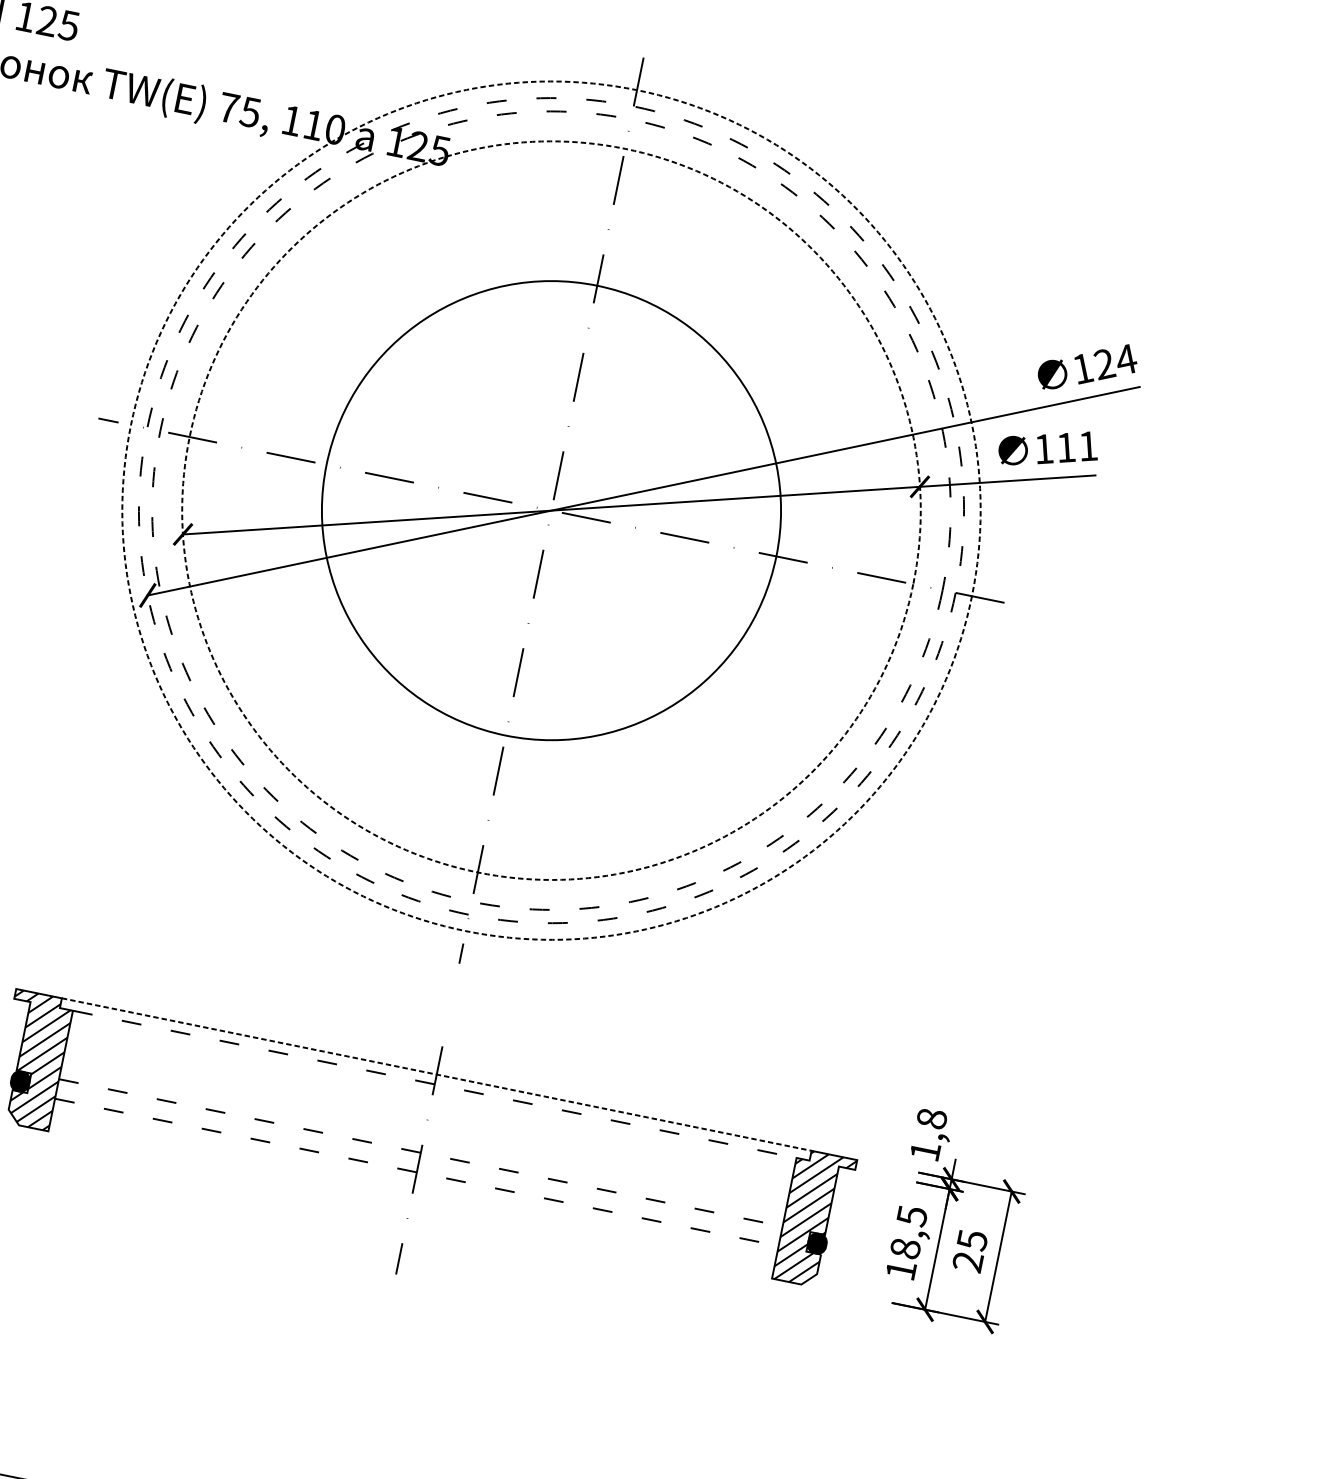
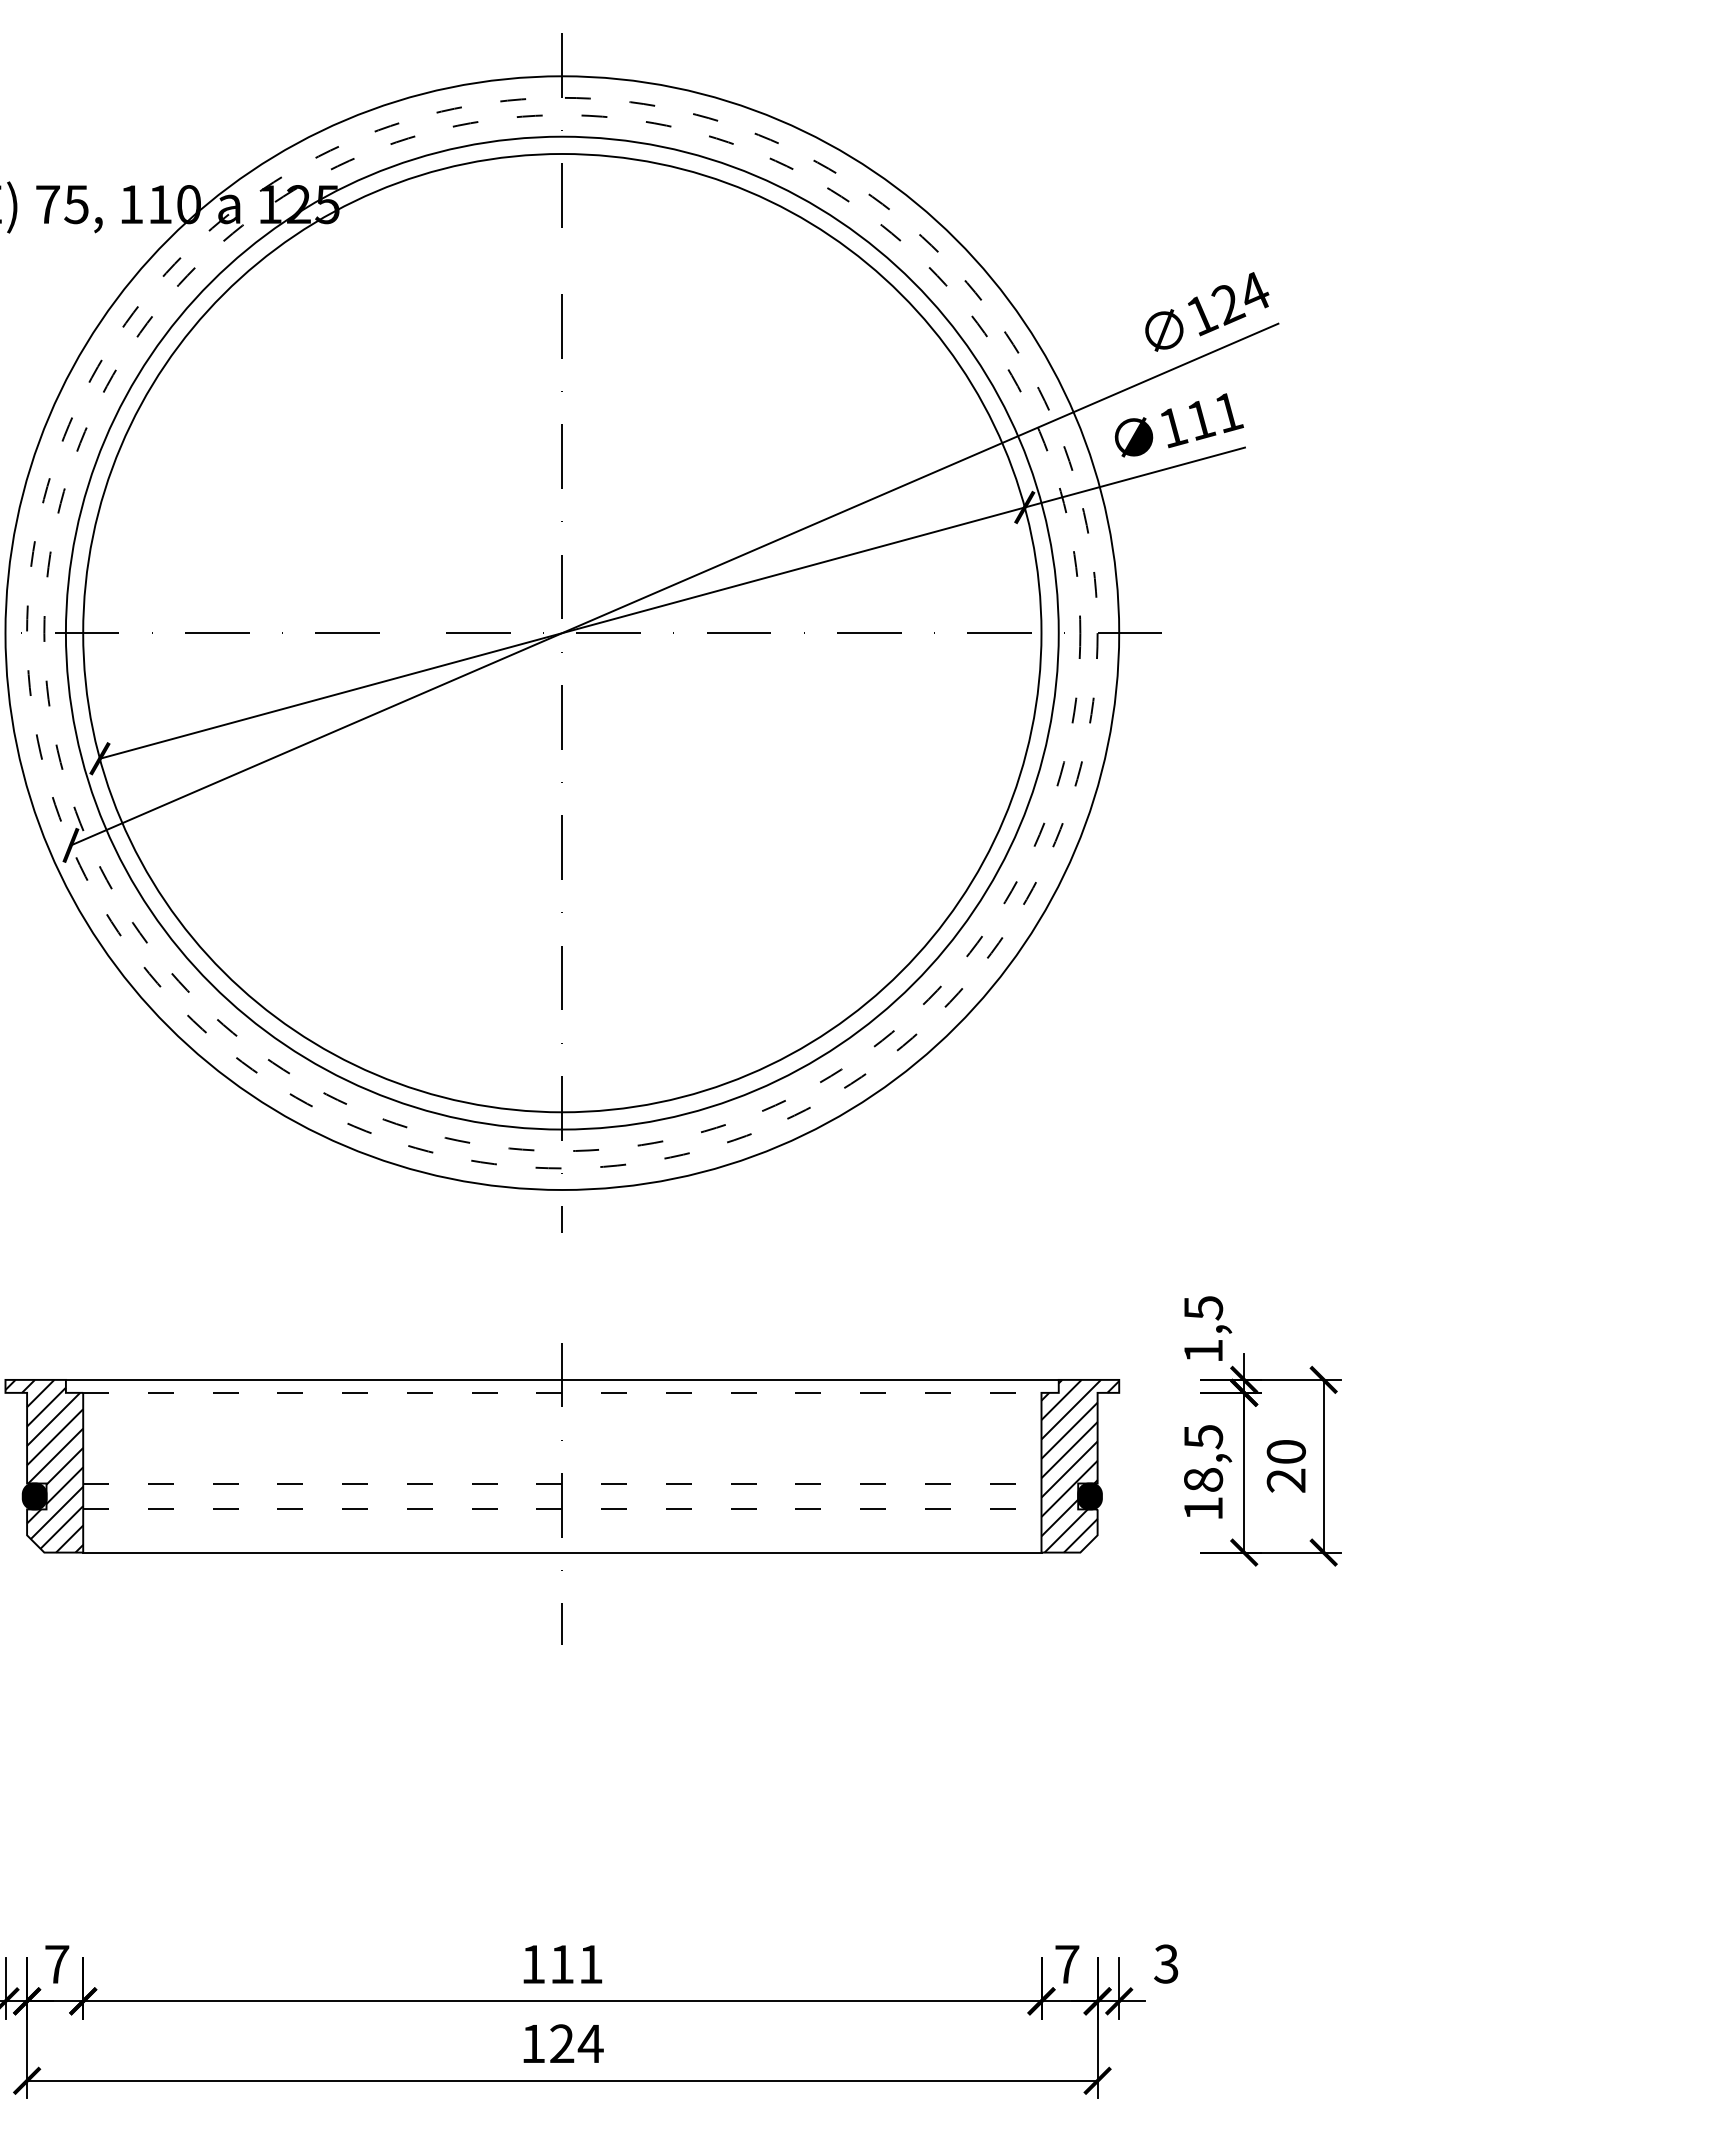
circle: (550, 510) -> (561, 632), size x1.67
circle: (551, 510) -> (562, 632), dashed -> solid
circle: (551, 510) -> (562, 633), dashed -> solid
line: (436, 1074) -> (562, 1379), dashed -> solid
text: (931, 1119) -> (1203, 1308), 1,8 -> 1,5
line: (410, 1204) -> (562, 1552), added
text: (971, 1240) -> (1285, 1452), 25 -> 20

